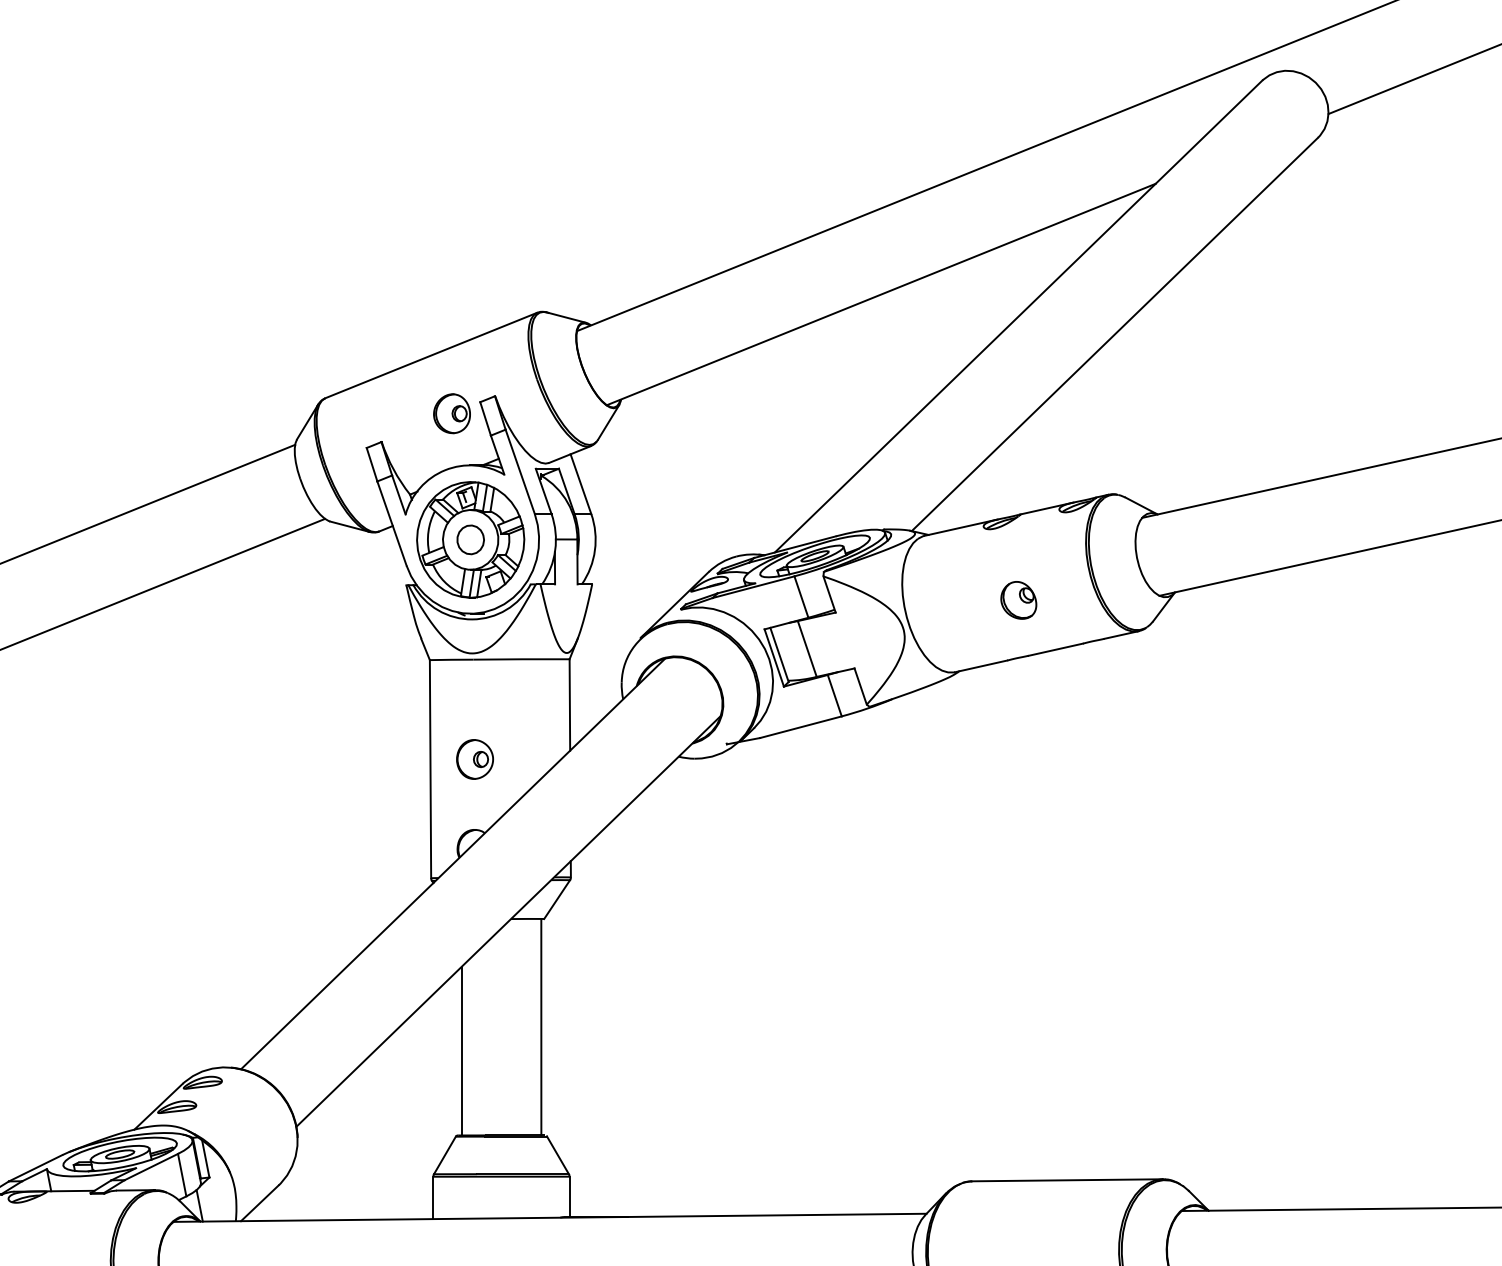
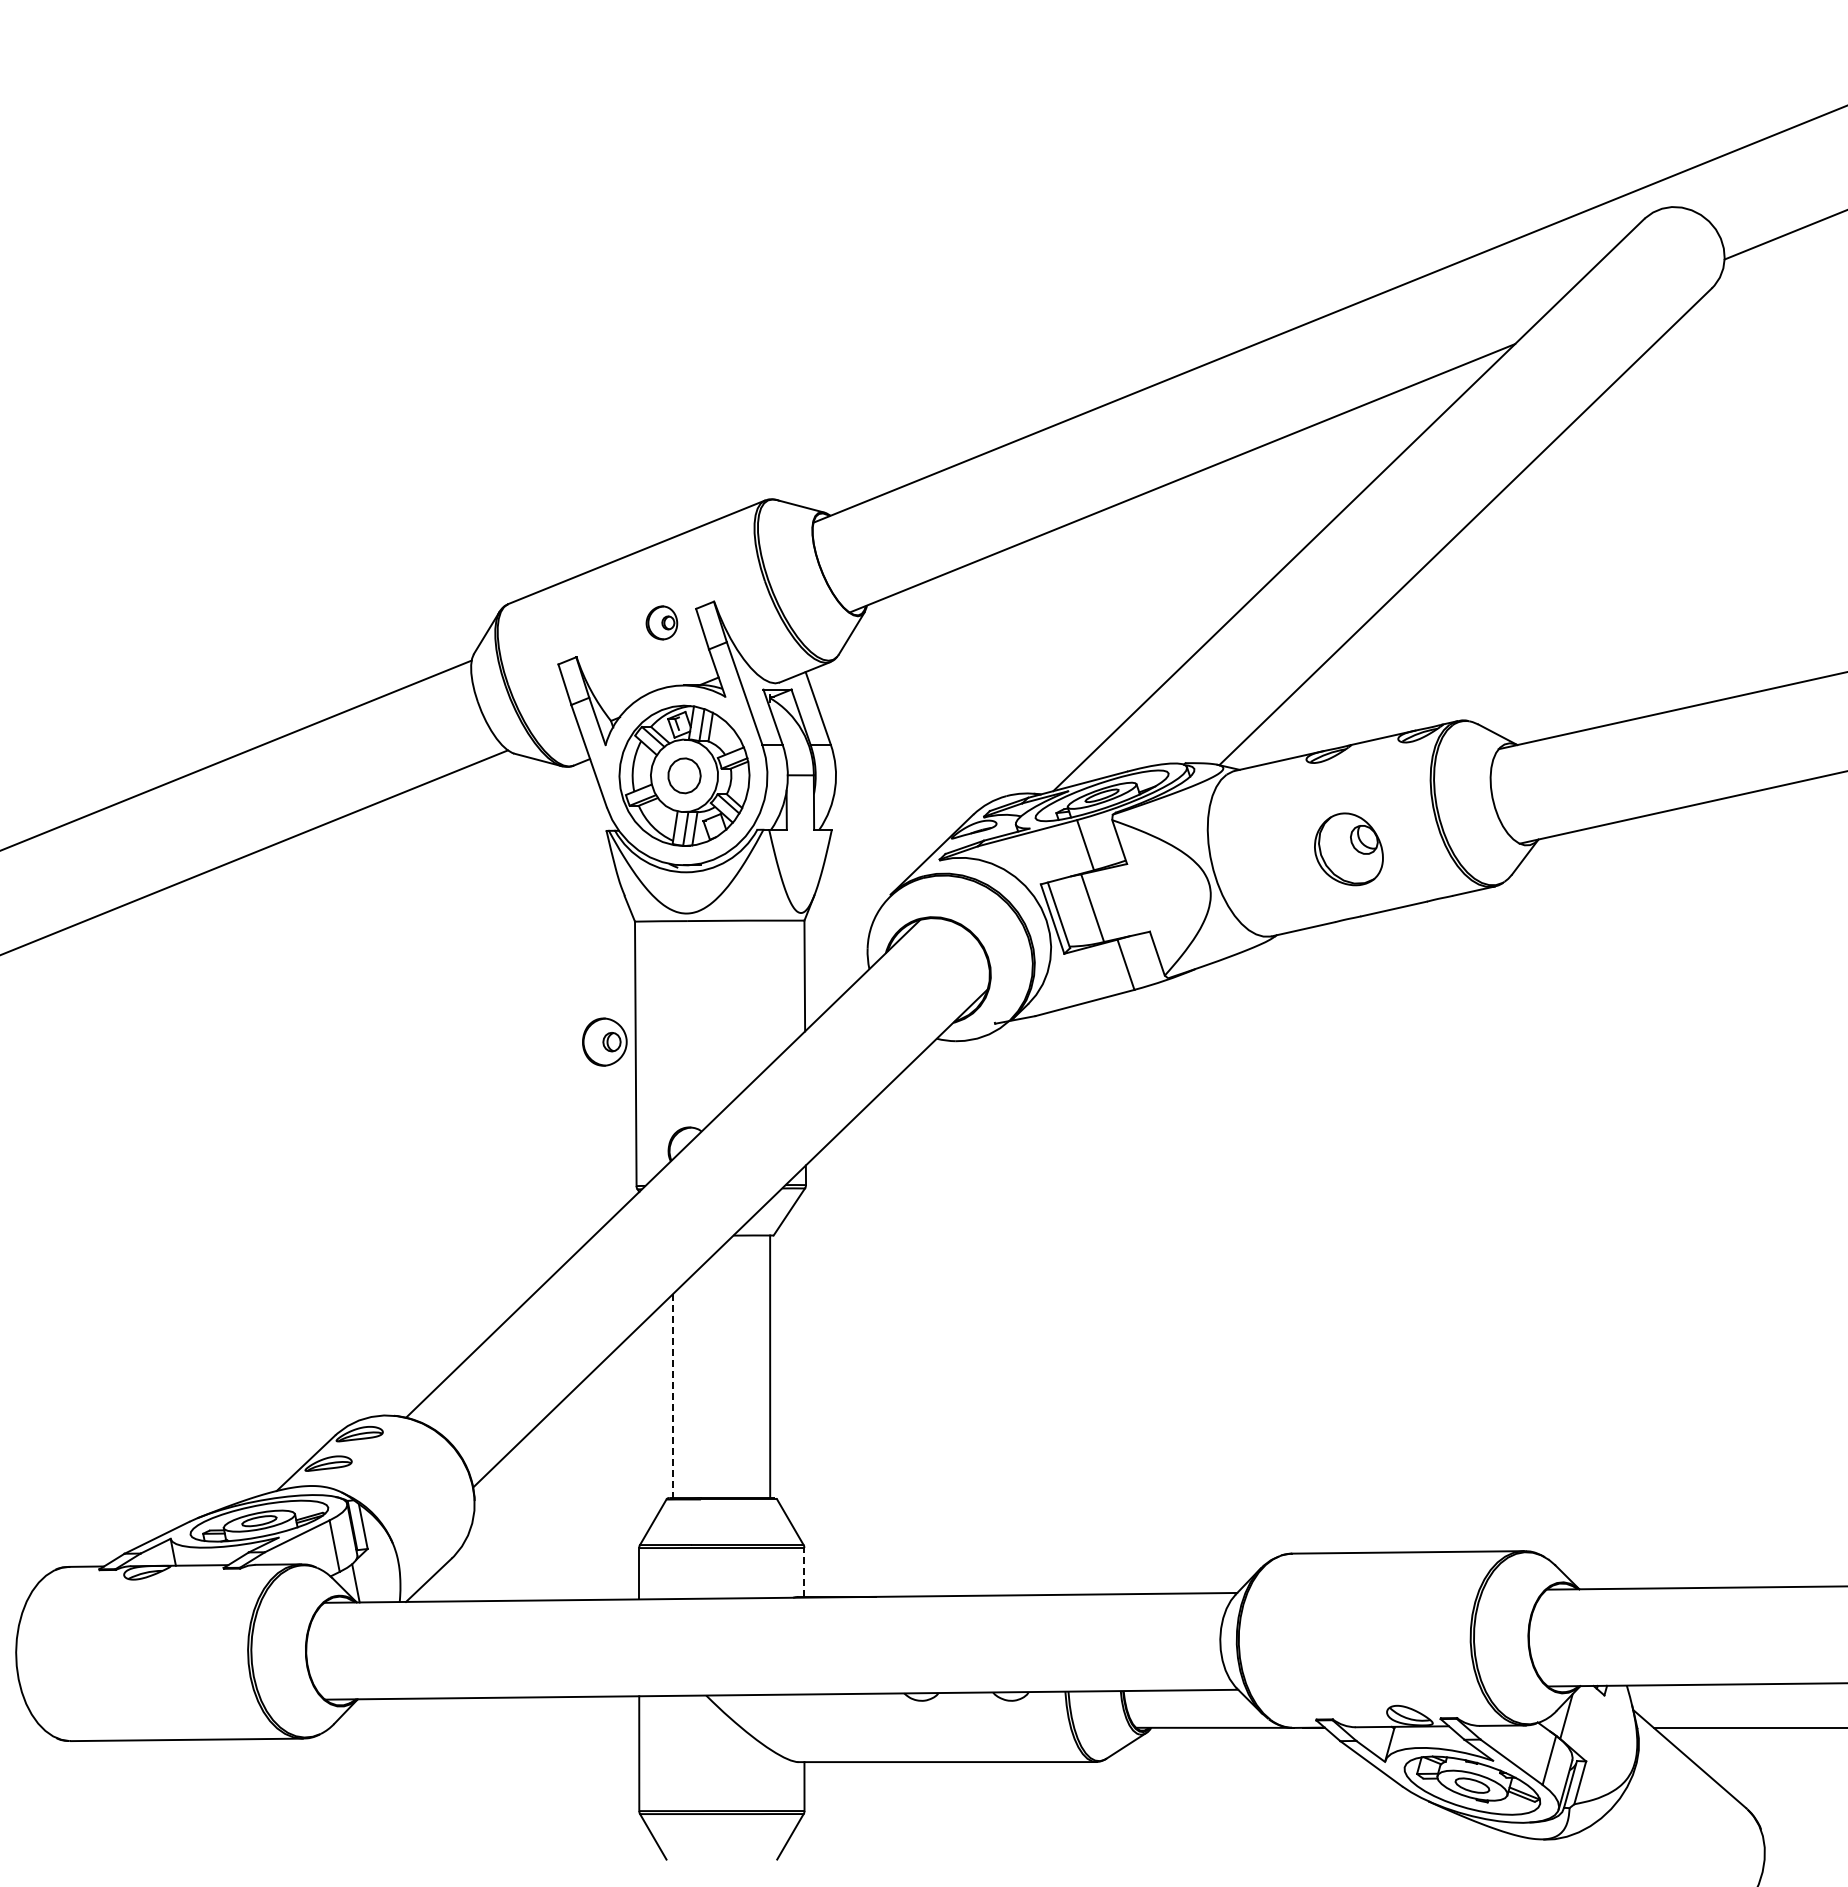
part: (451, 413) -> (661, 622), size x0.7
part: (1019, 599) -> (1349, 848), size x1.6
part: (474, 758) -> (604, 1041), moved
line: (461, 1051) -> (673, 1396), solid -> dashed
line: (569, 1196) -> (804, 1571), solid -> dashed

